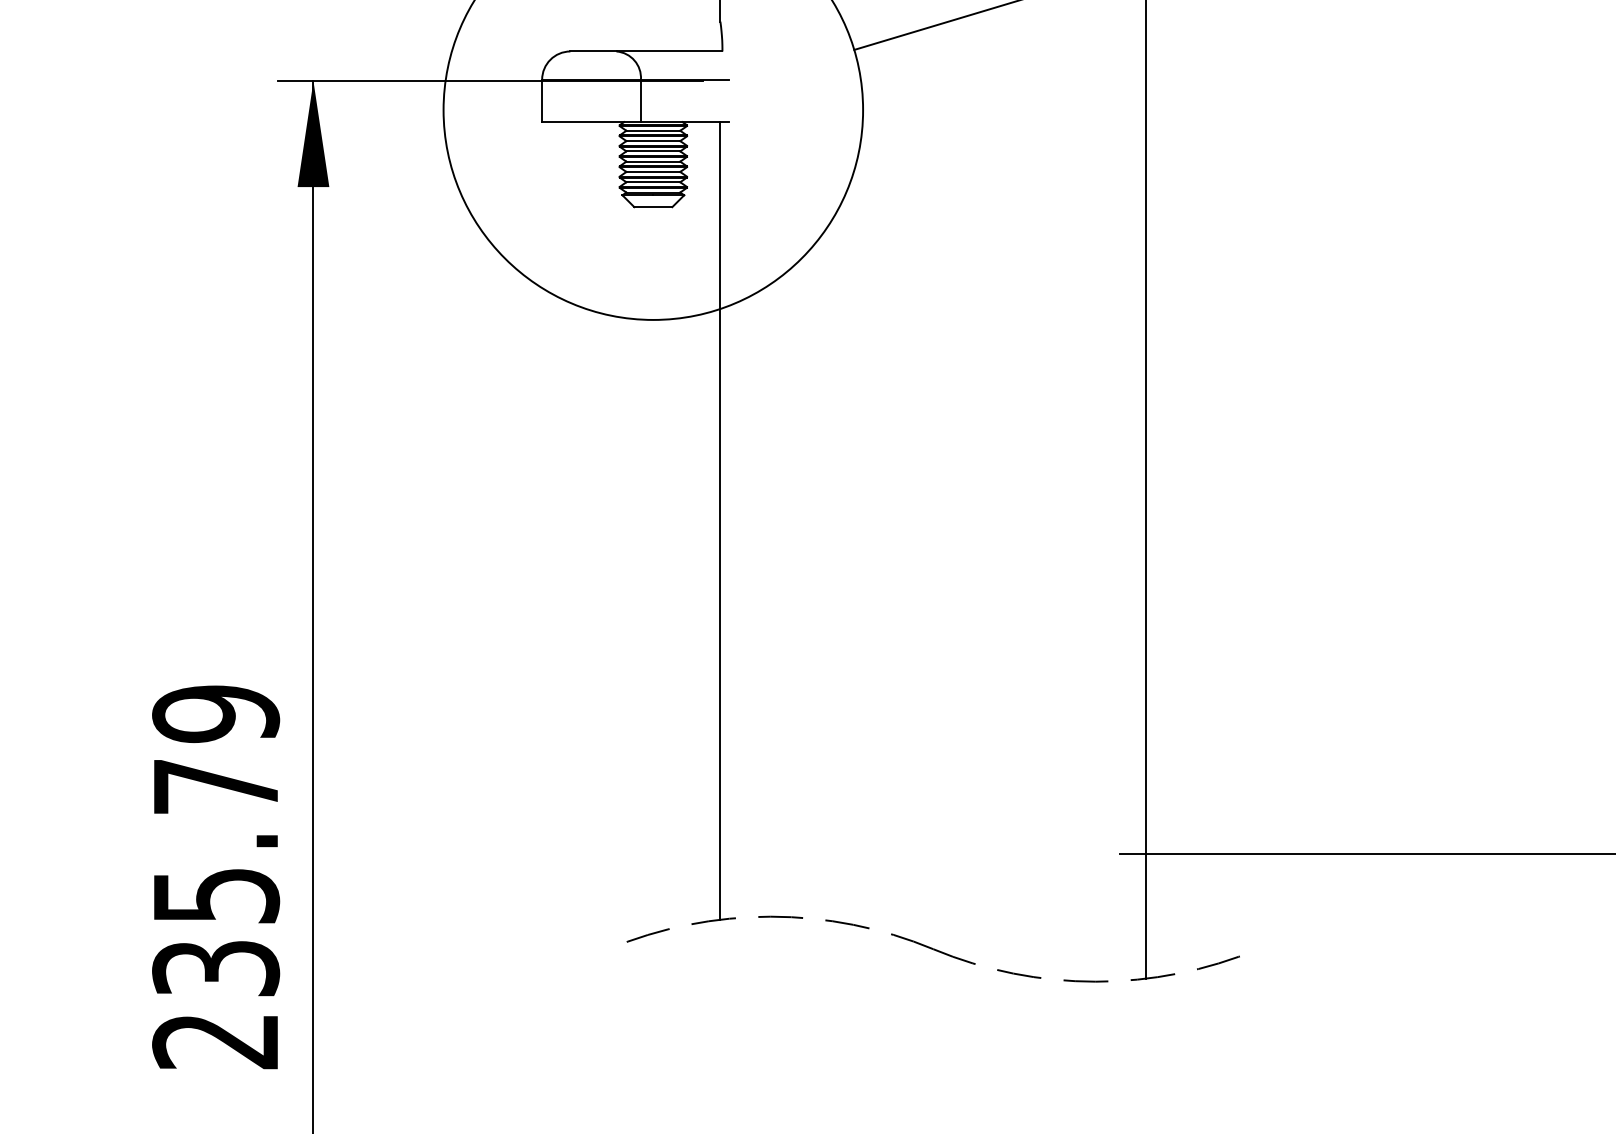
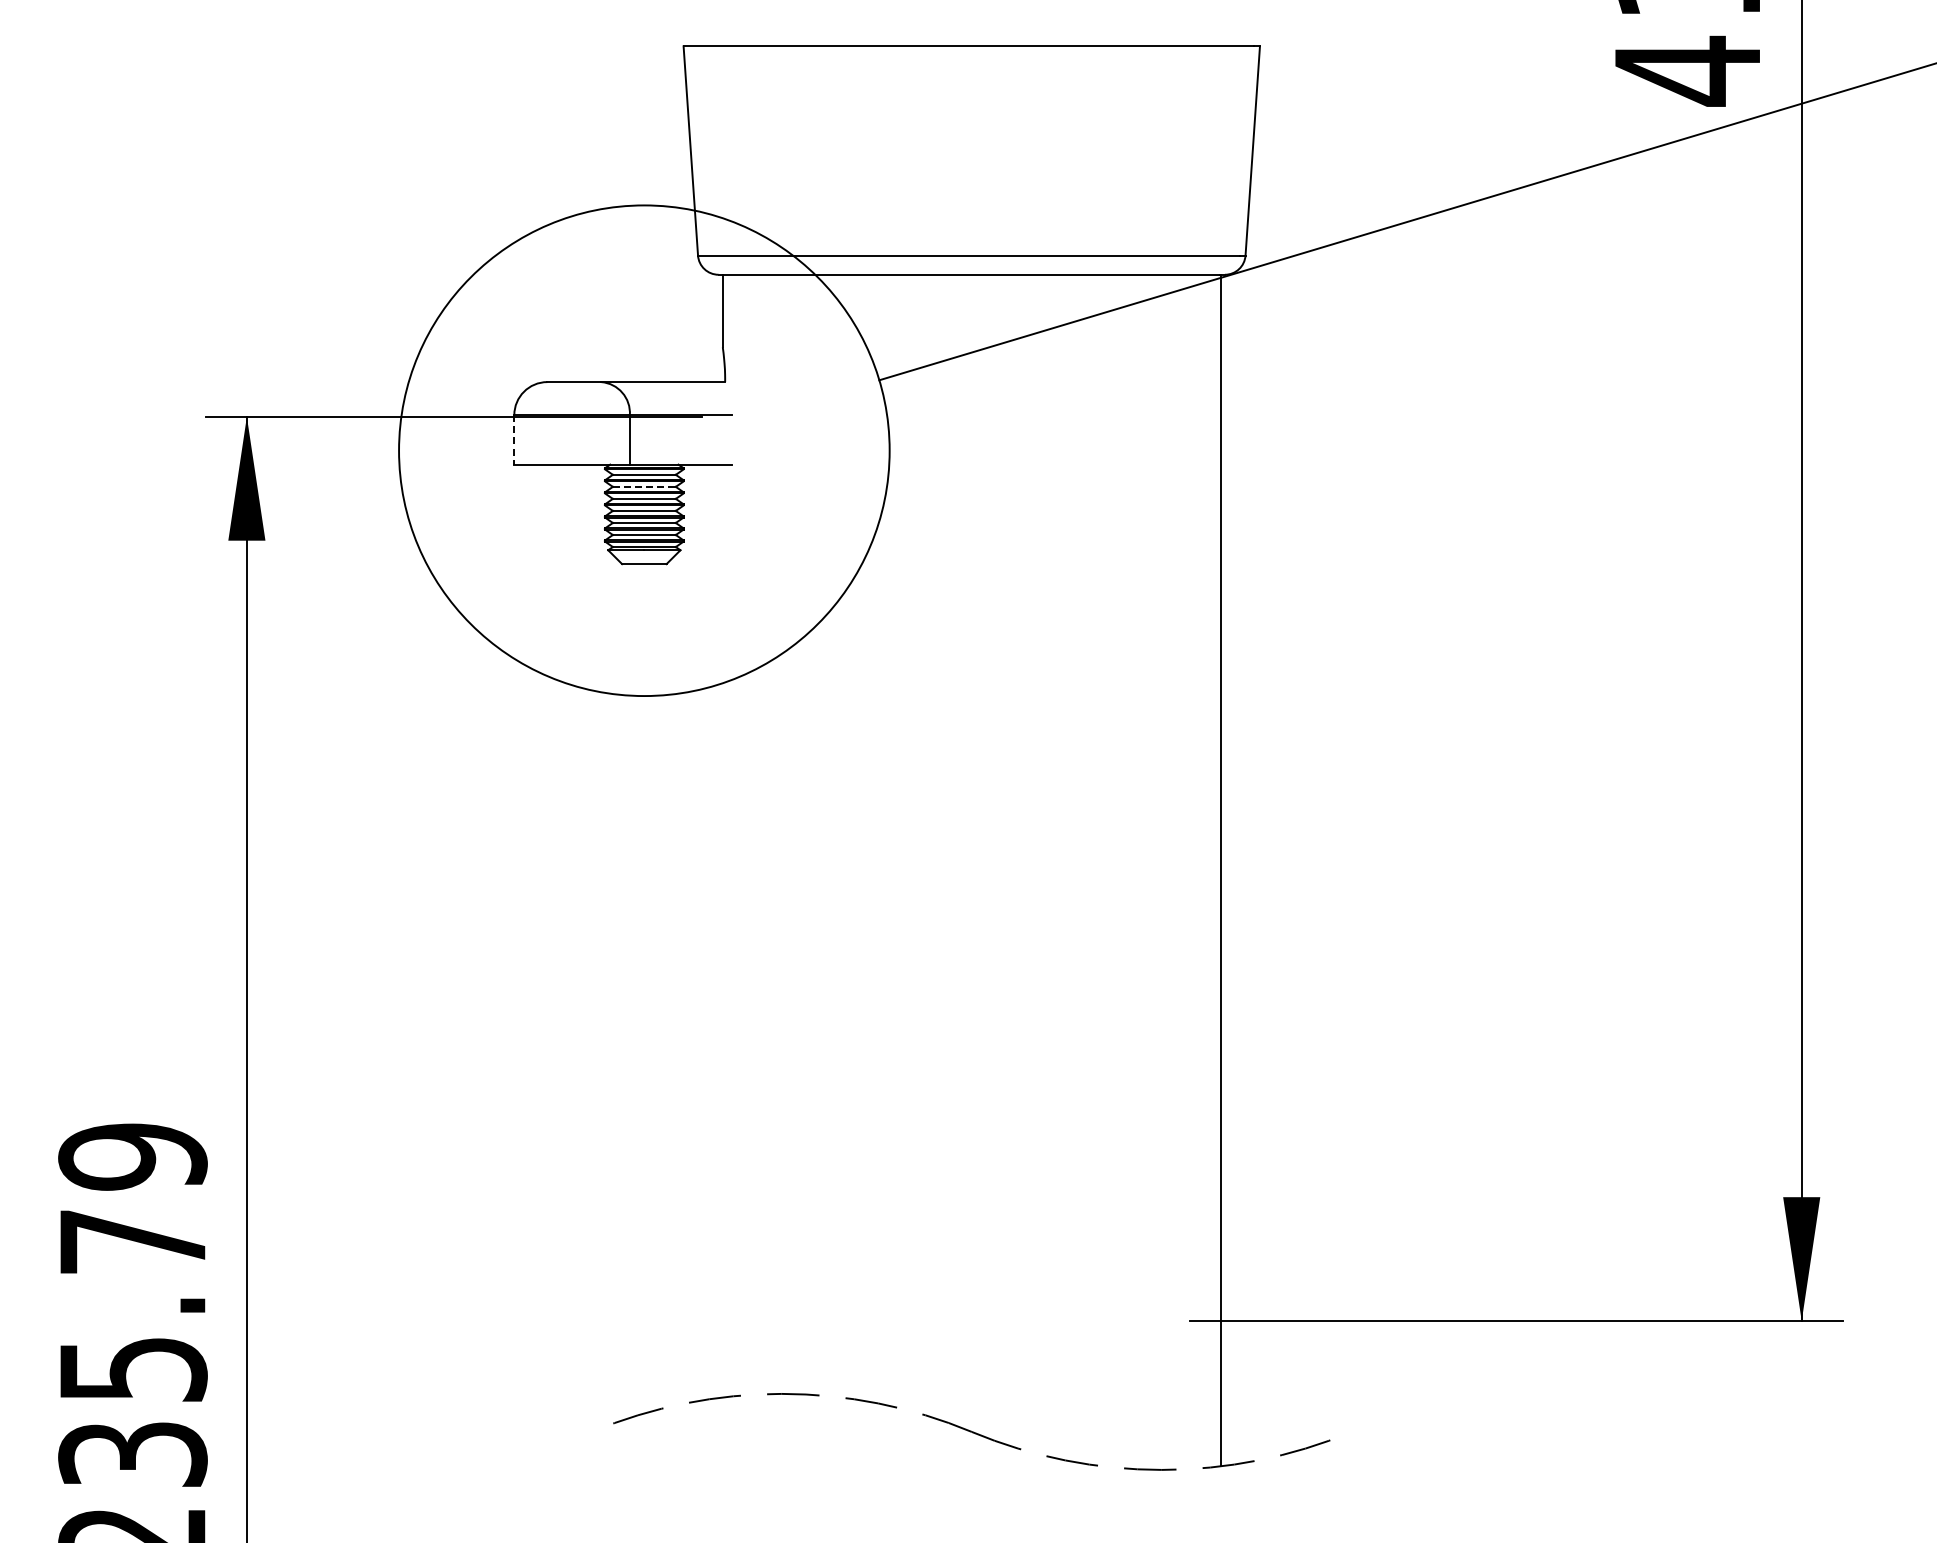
line: (542, 100) -> (514, 439), solid -> dashed
line: (653, 140) -> (644, 486), solid -> dashed
line: (720, 520) -> (722, 930), removed

